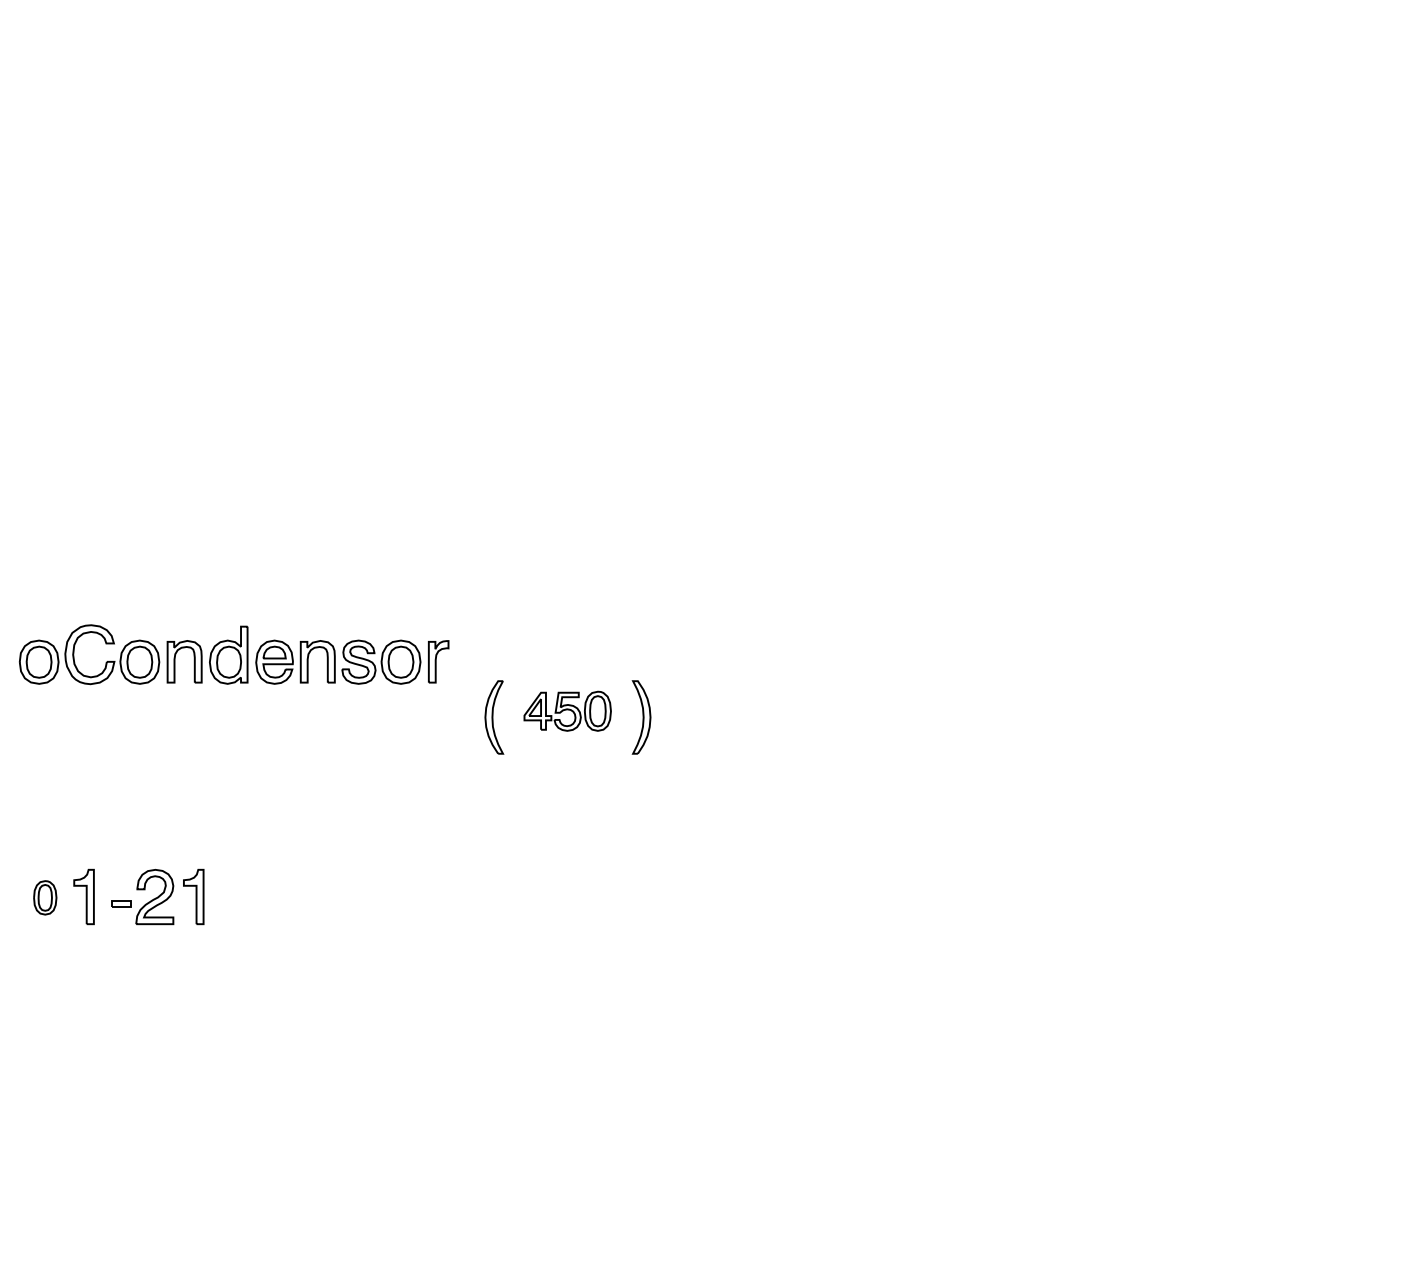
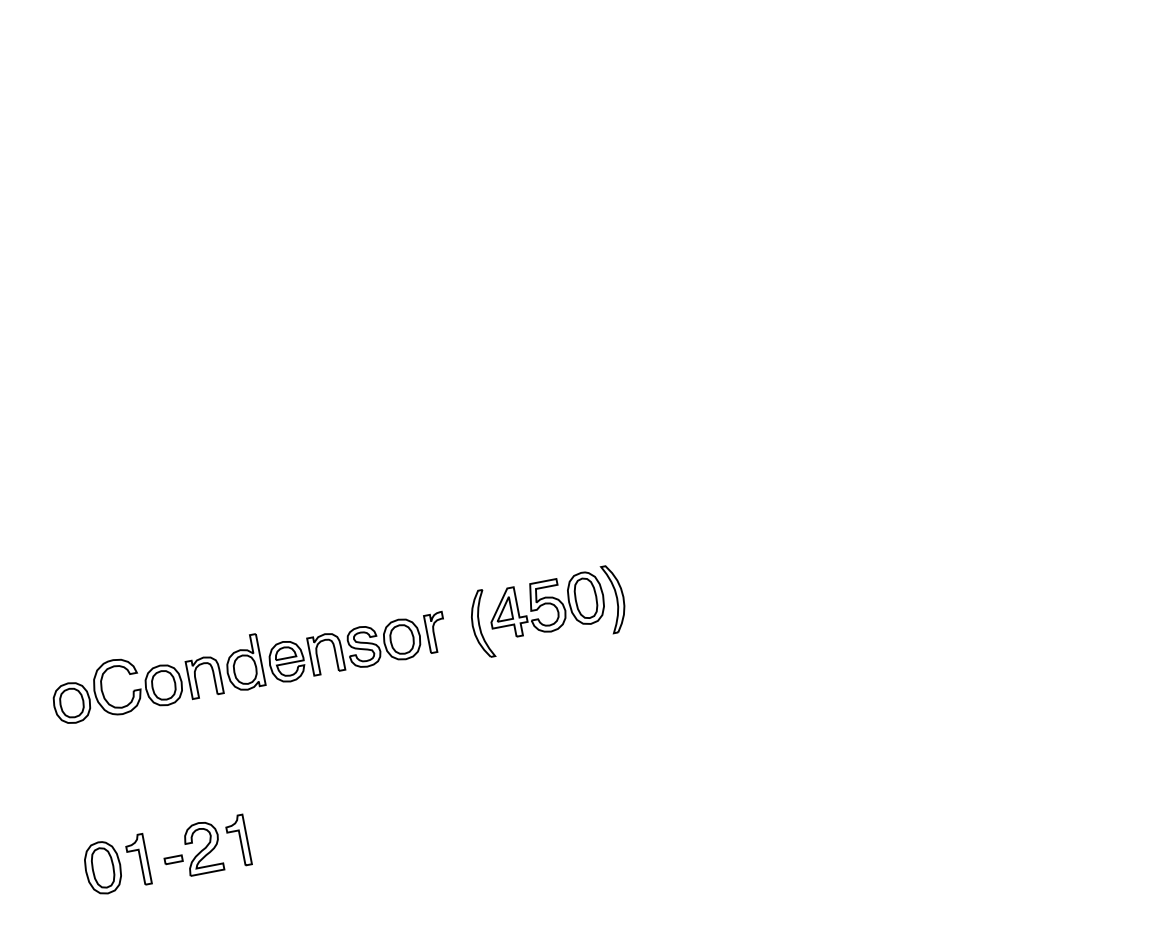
part: (234, 654) -> (248, 661), moved
part: (567, 711) -> (546, 606), size x1.43
part: (44, 897) -> (102, 867), size x1.67

